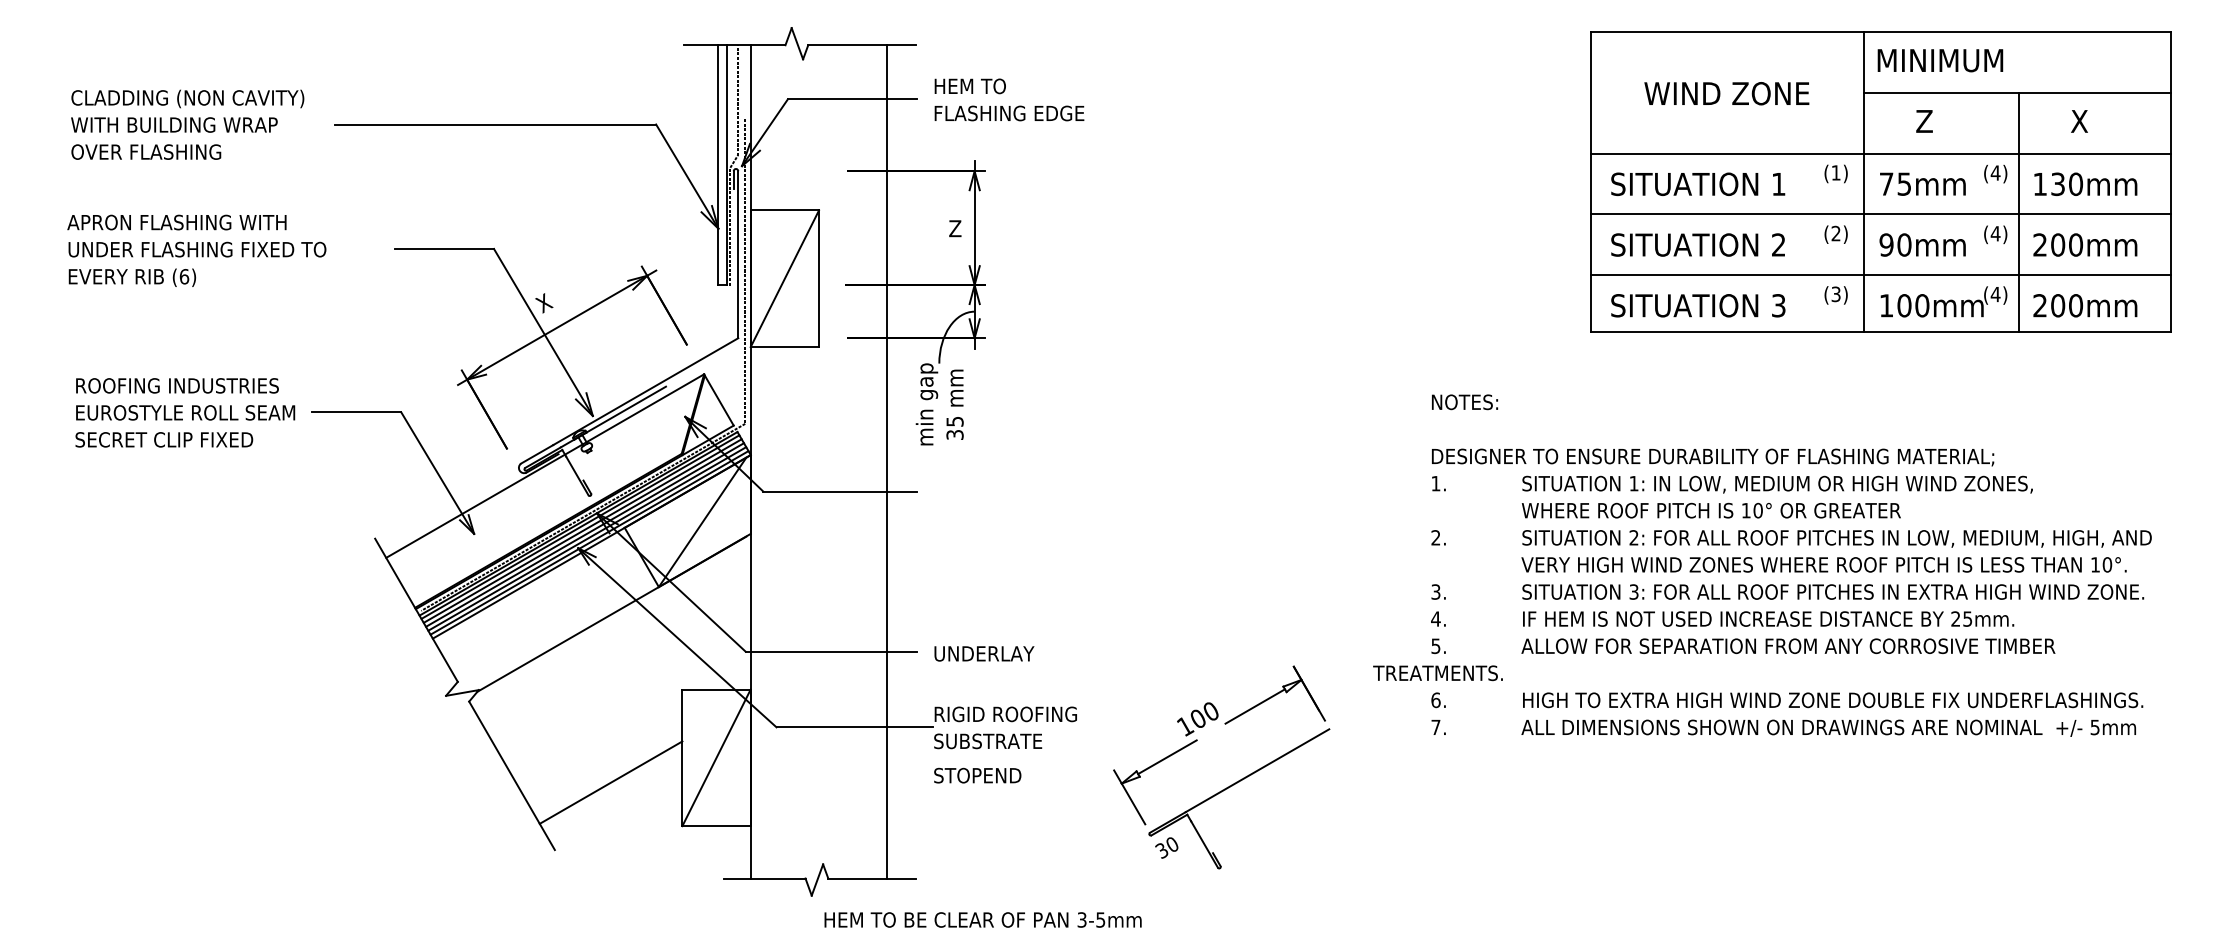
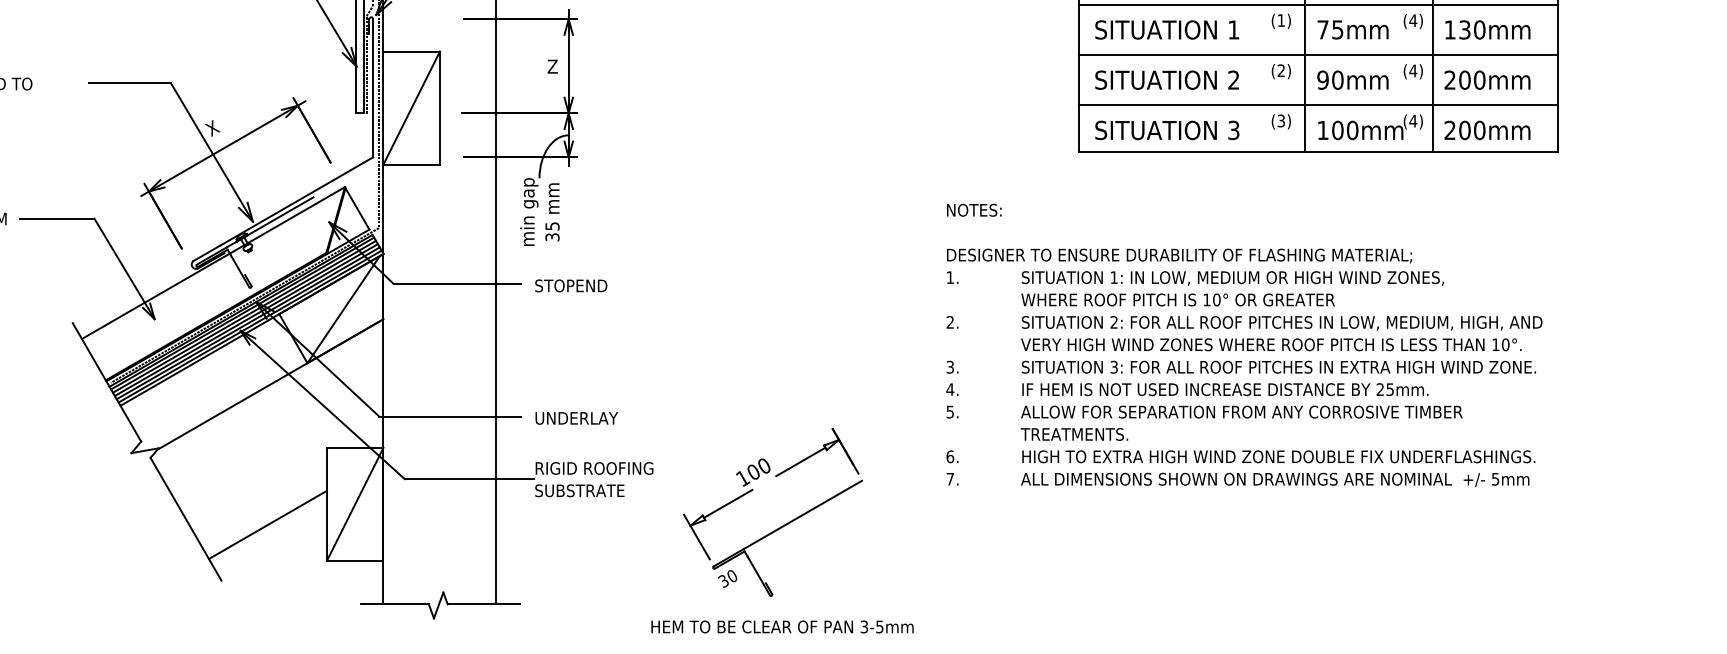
text: (1437, 673) -> (1074, 434), moved
text: (977, 775) -> (571, 285), moved
text: (982, 919) -> (782, 626), moved

